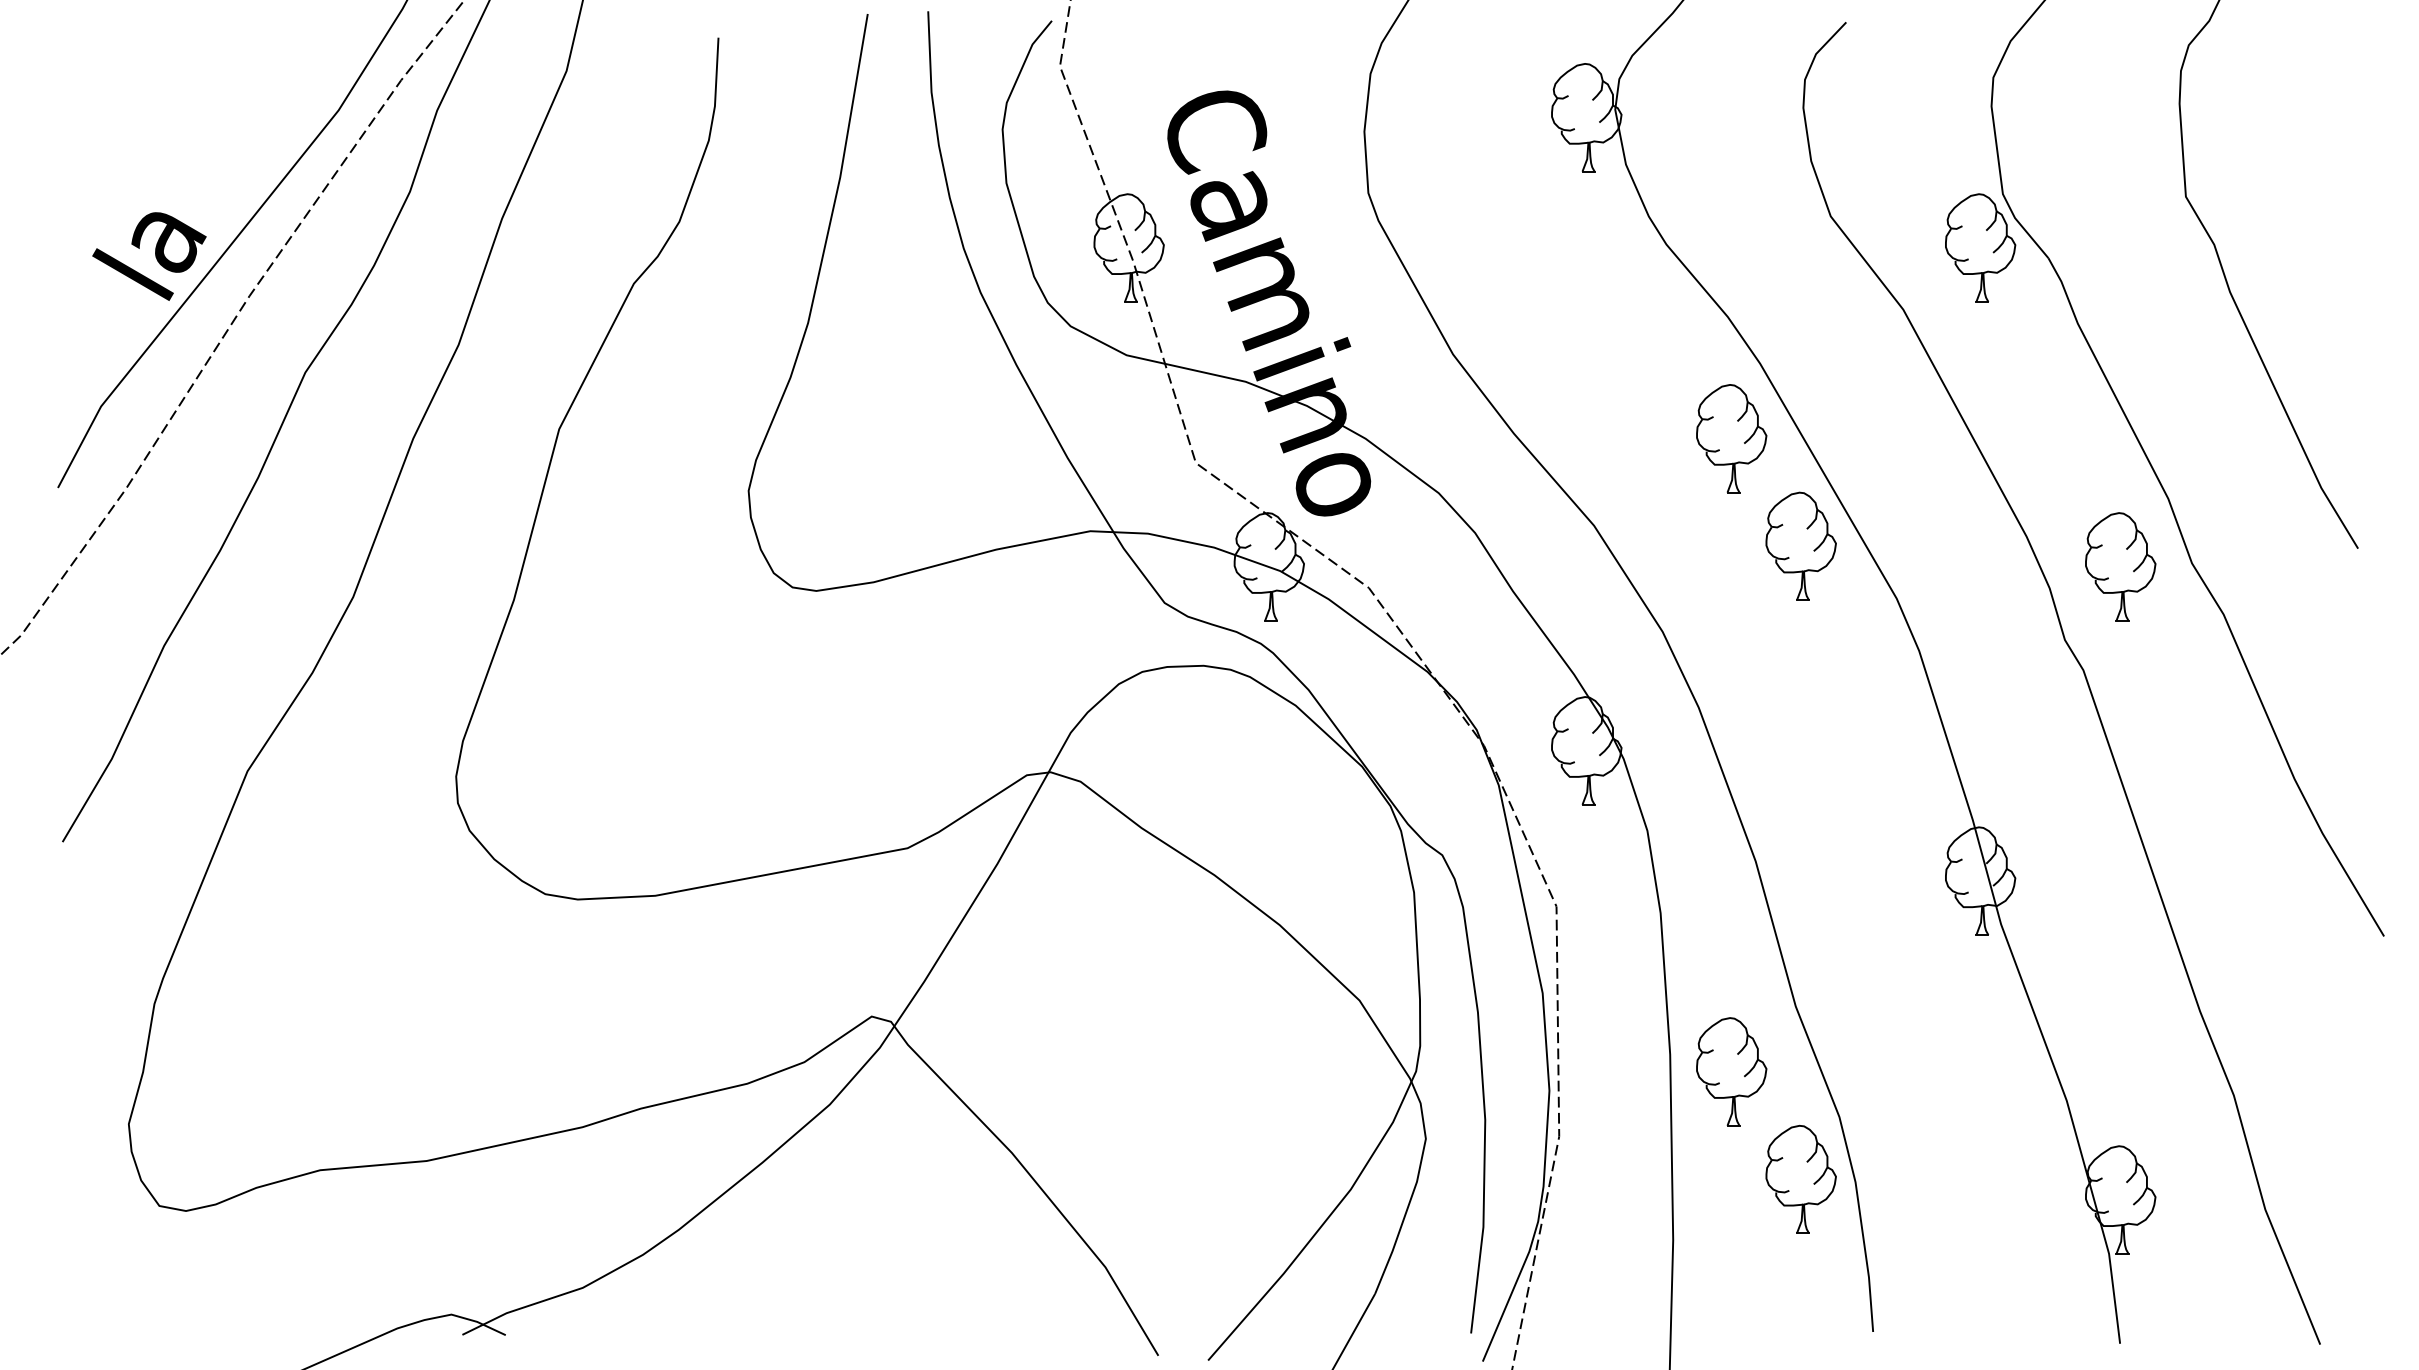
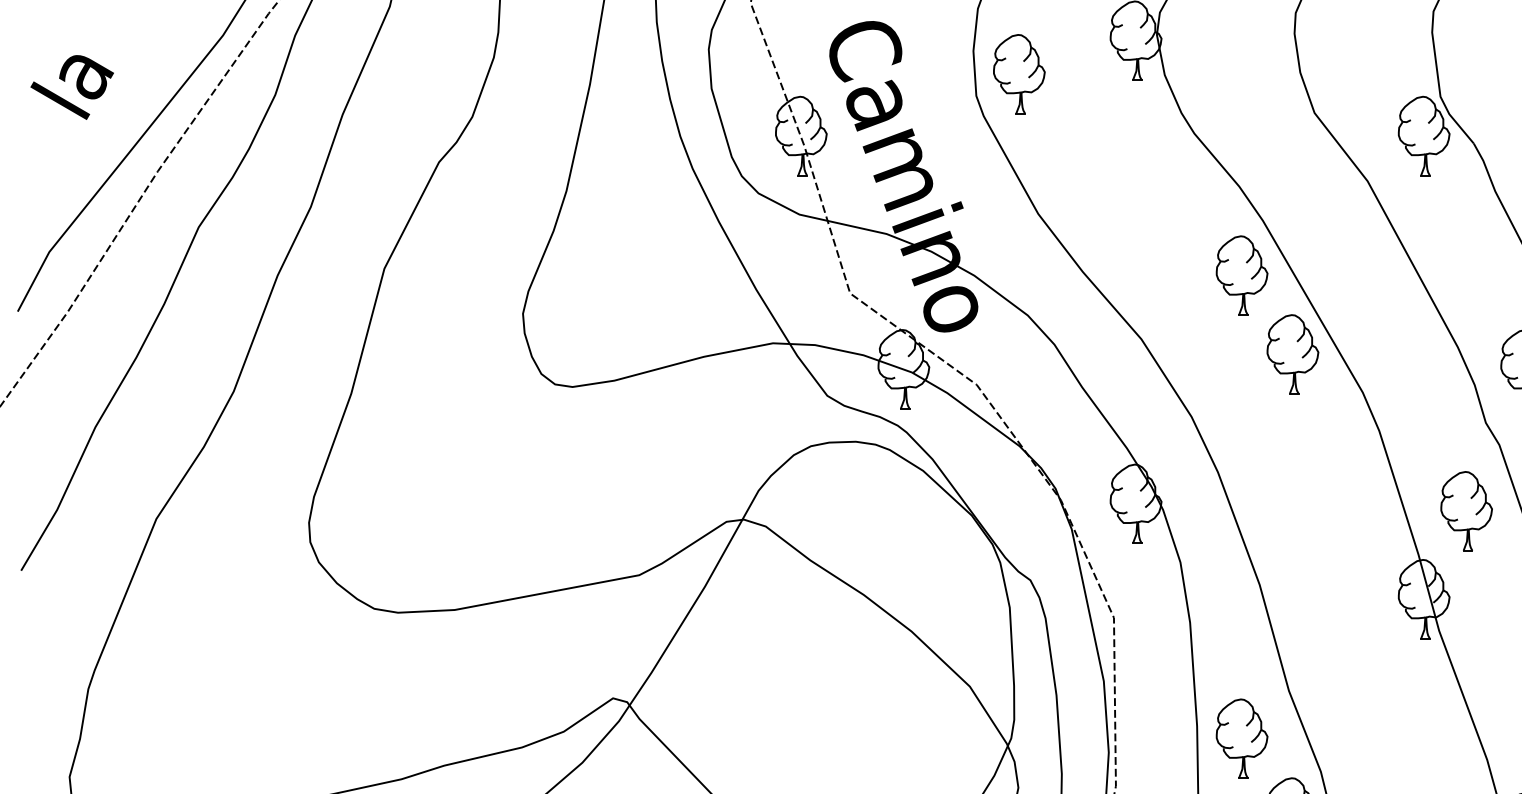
part: (1426, 162) -> (1018, 73), added
text: (149, 256) -> (72, 87), moved
part: (2038, 760) -> (1466, 511), added

